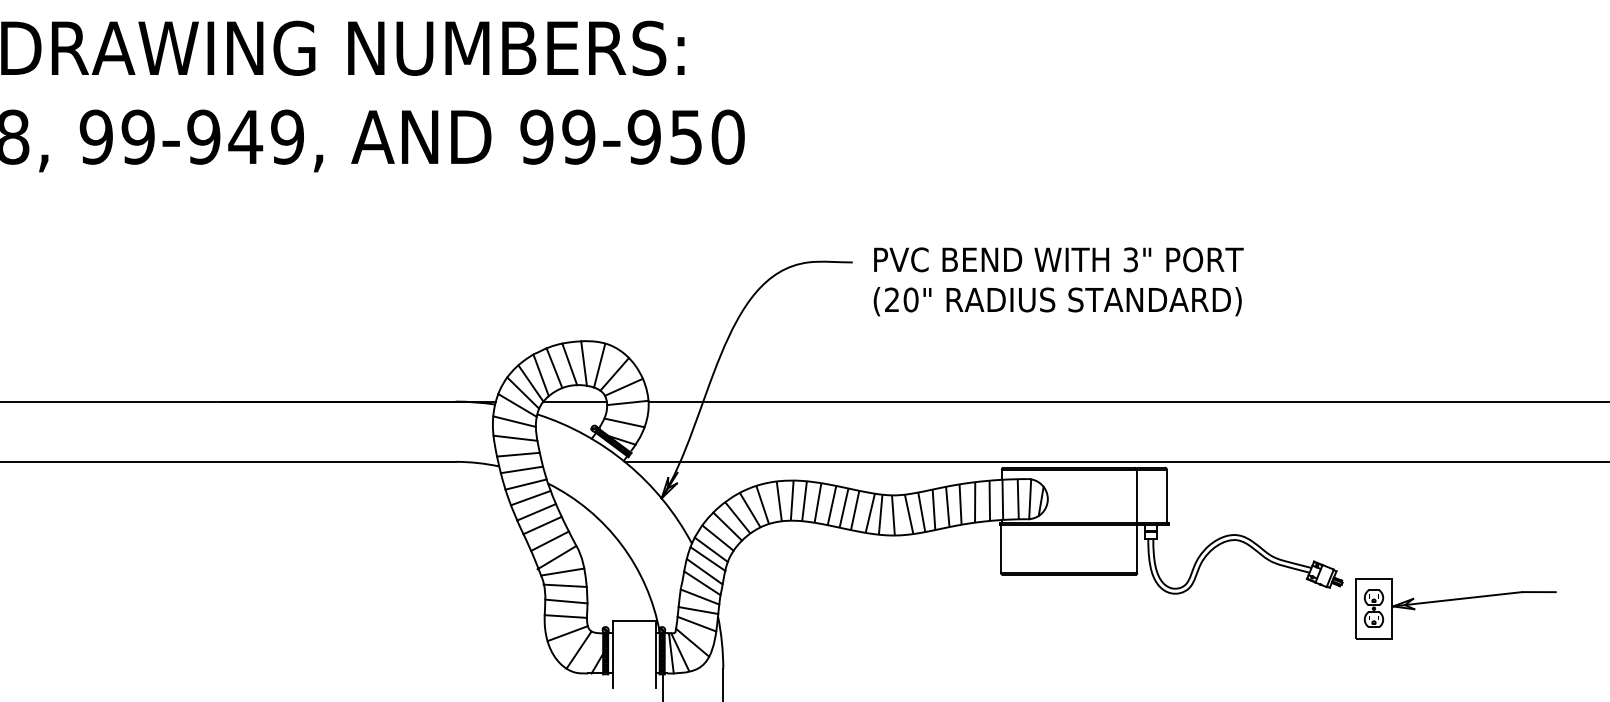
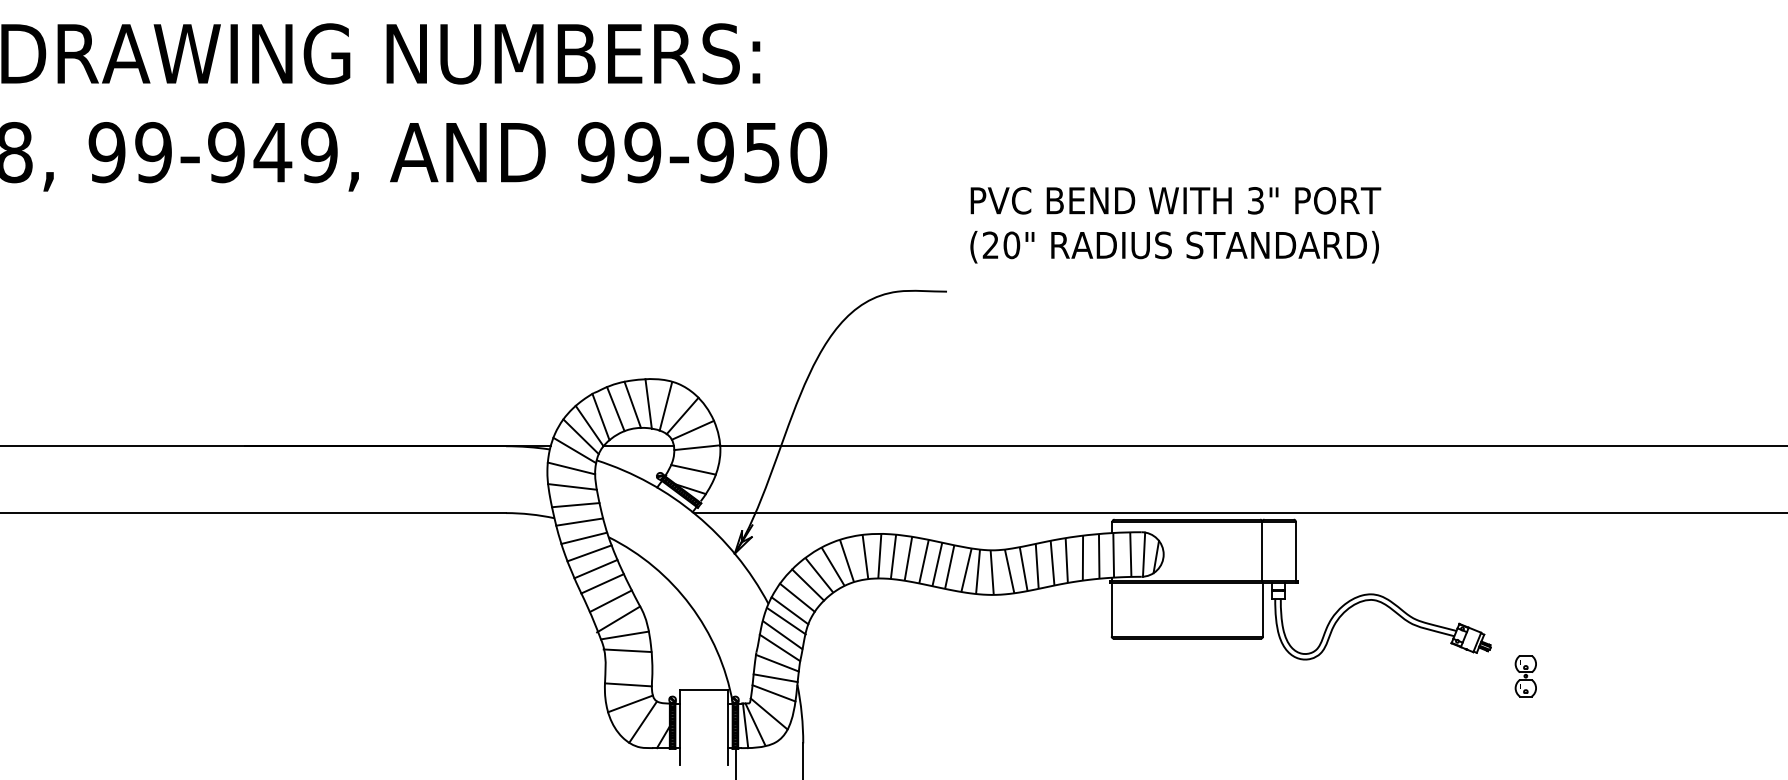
text: (1058, 282) -> (1175, 225), moved
part: (1452, 600) -> (1613, 667), removed
line: (565, 601) -> (628, 668), removed

